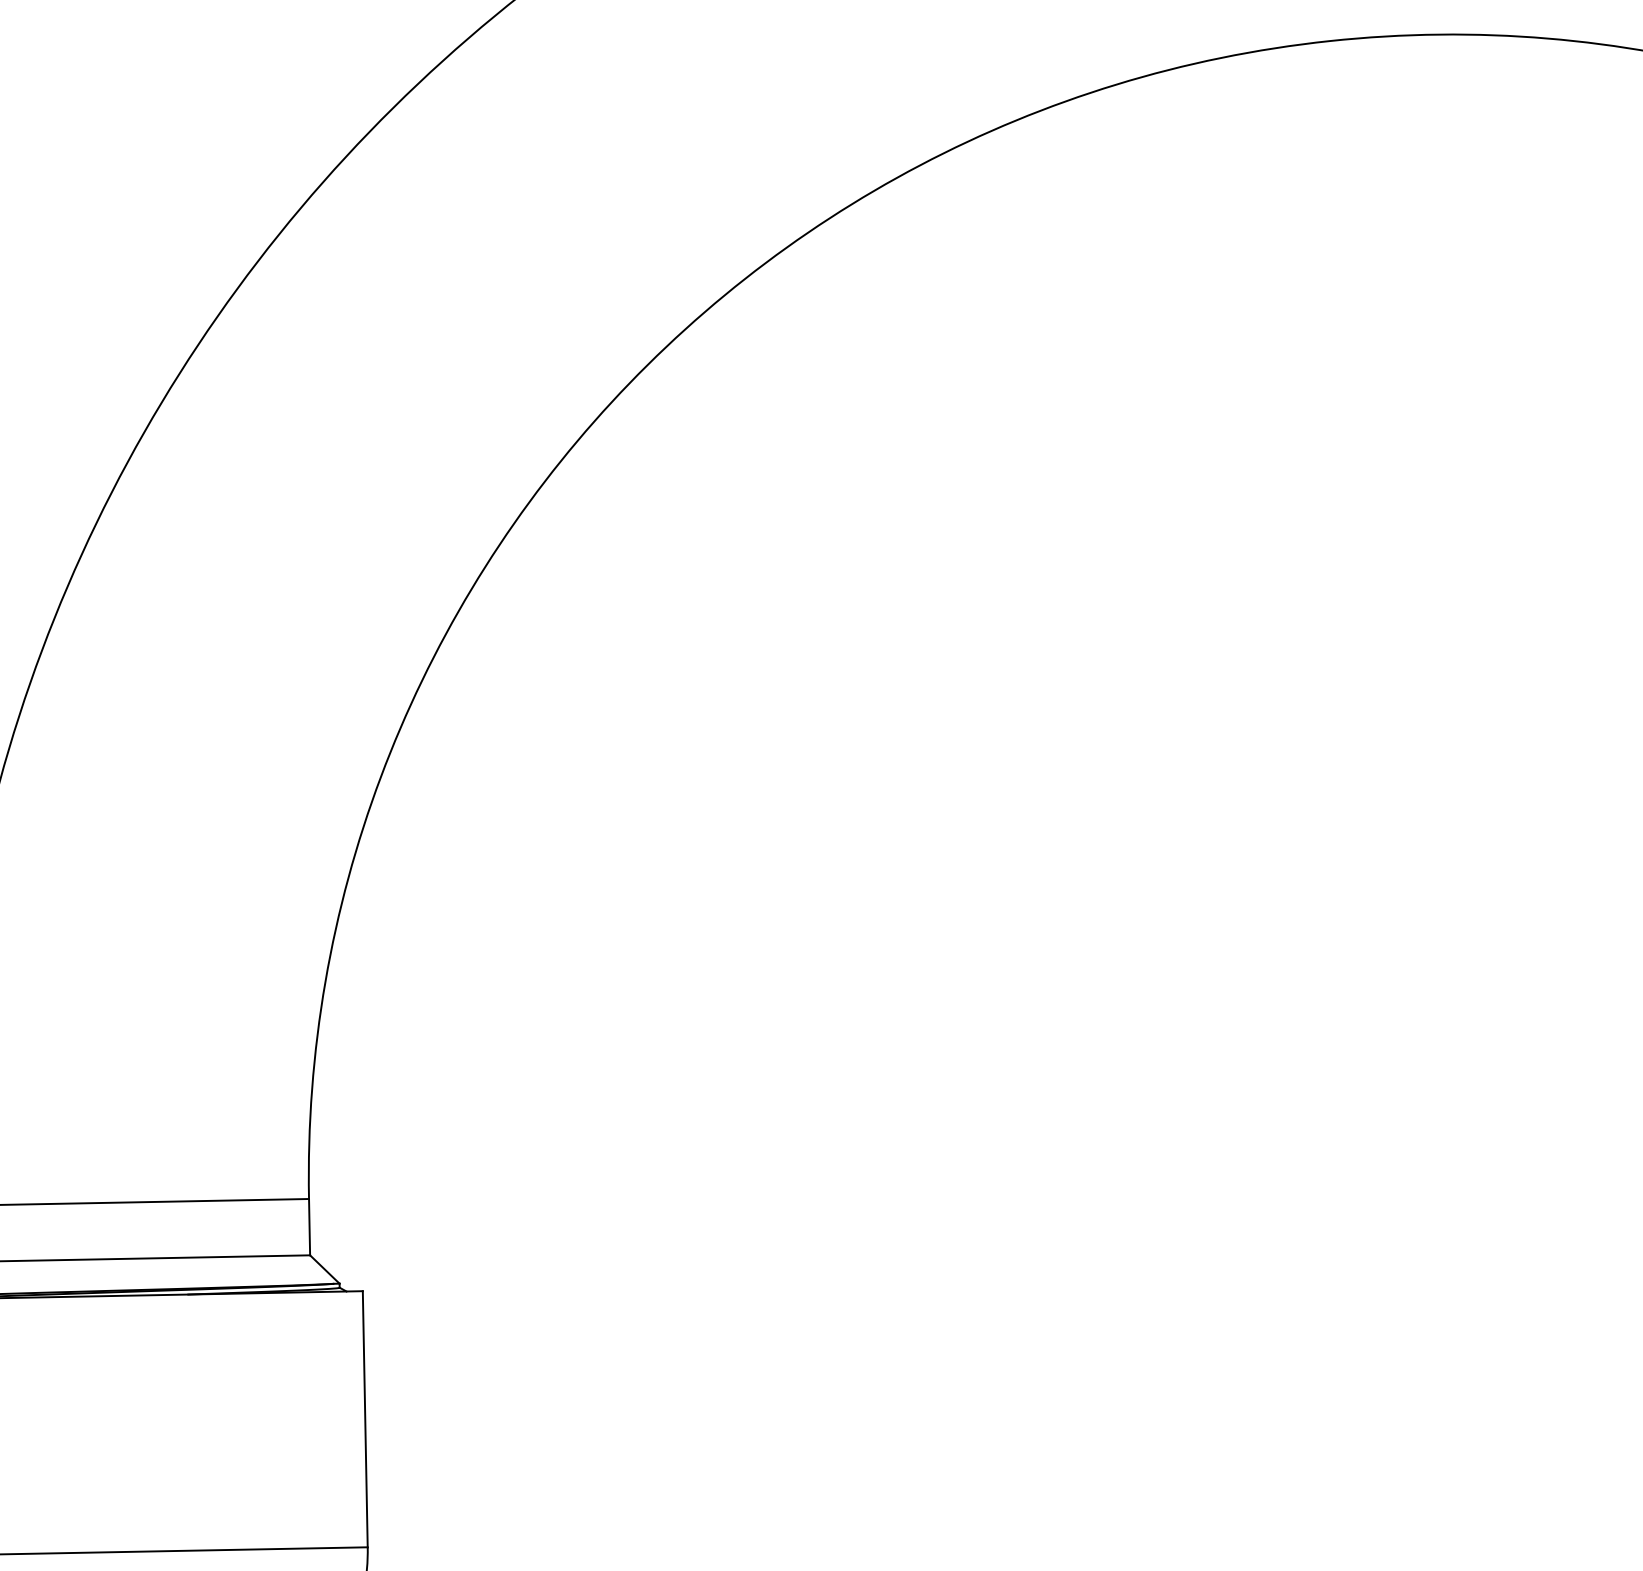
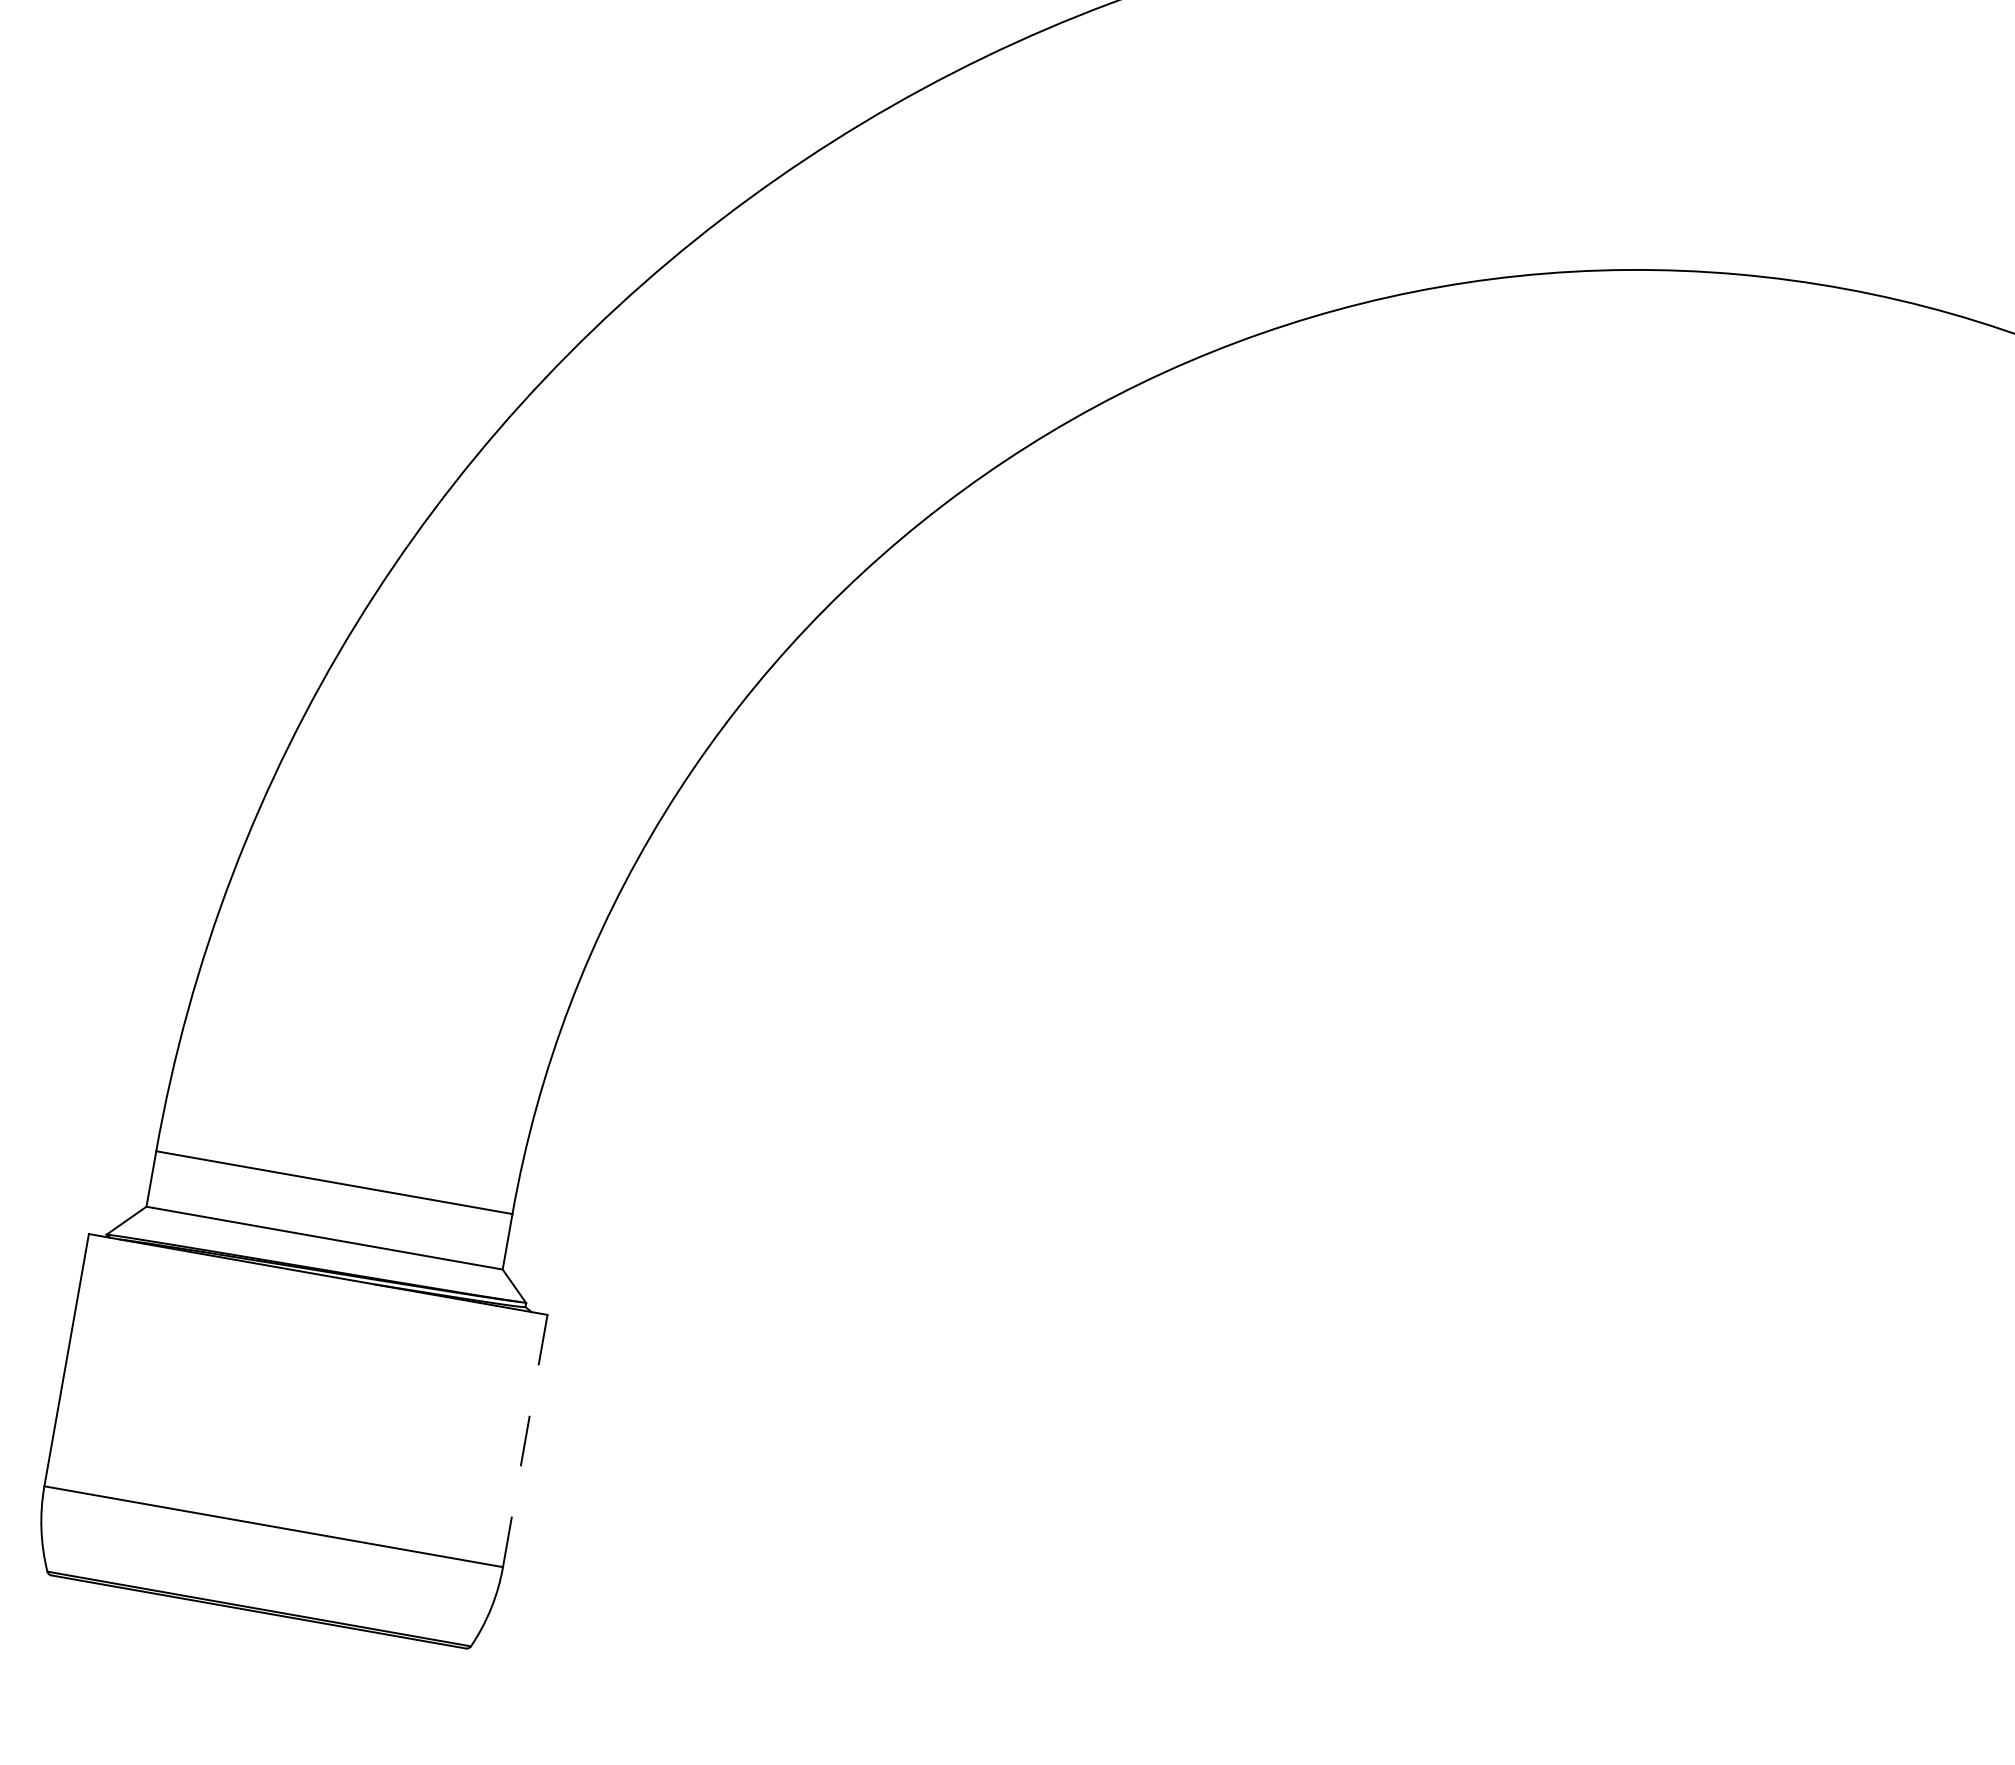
line: (365, 1419) -> (525, 1441), solid -> dashed

